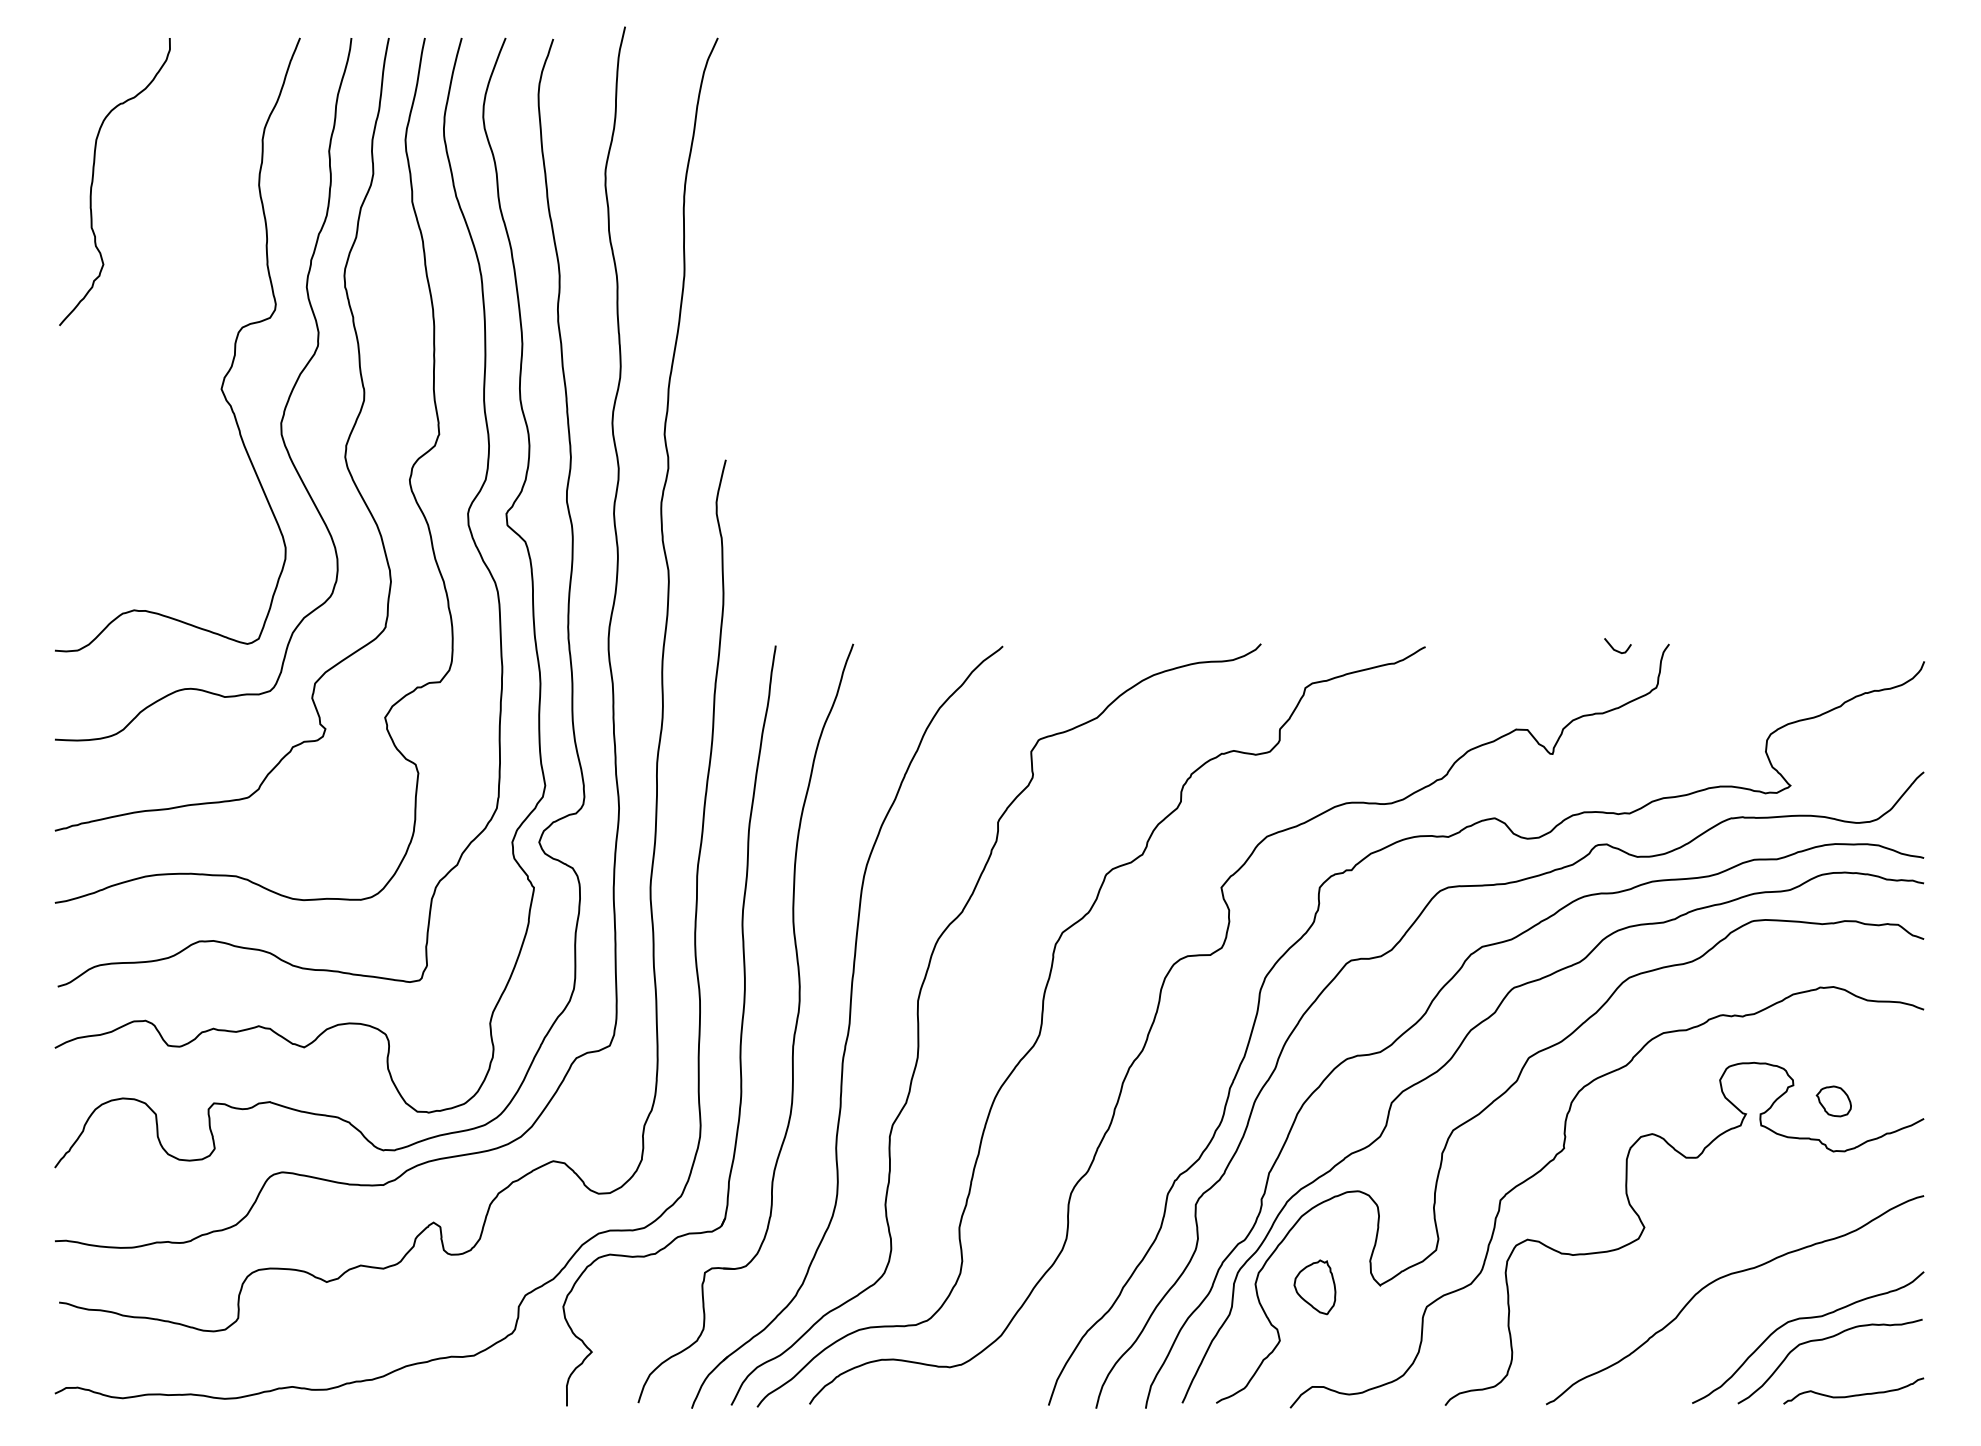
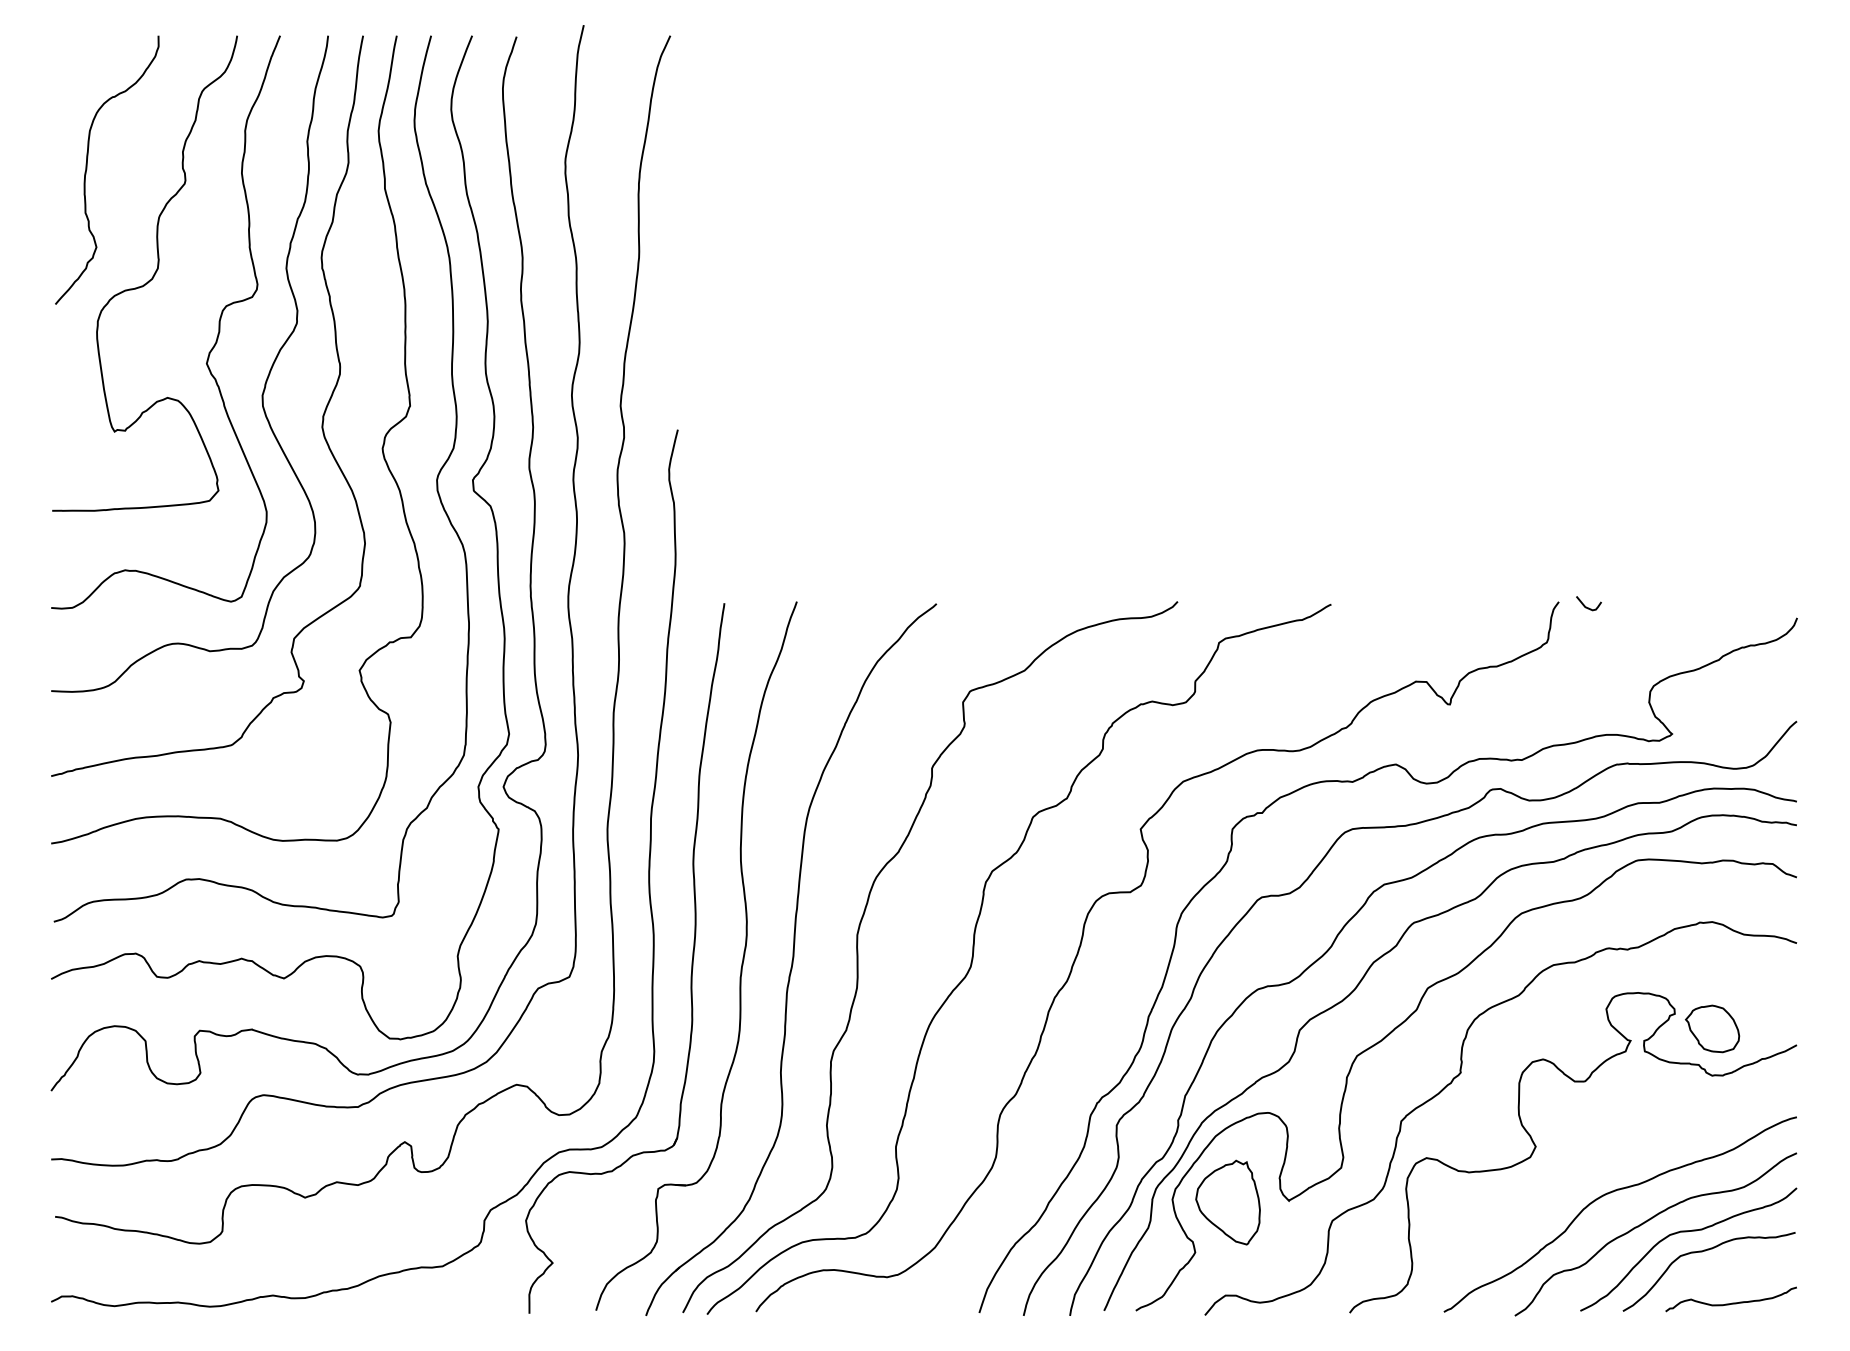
curve: (159, 300) -> (148, 280), added
curve: (1614, 648) -> (1585, 605), moved
part: (1833, 1100) -> (1712, 1028), size x1.67
part: (1314, 1287) -> (1227, 1202), size x1.67
curve: (1765, 1307) -> (1648, 1221), added

